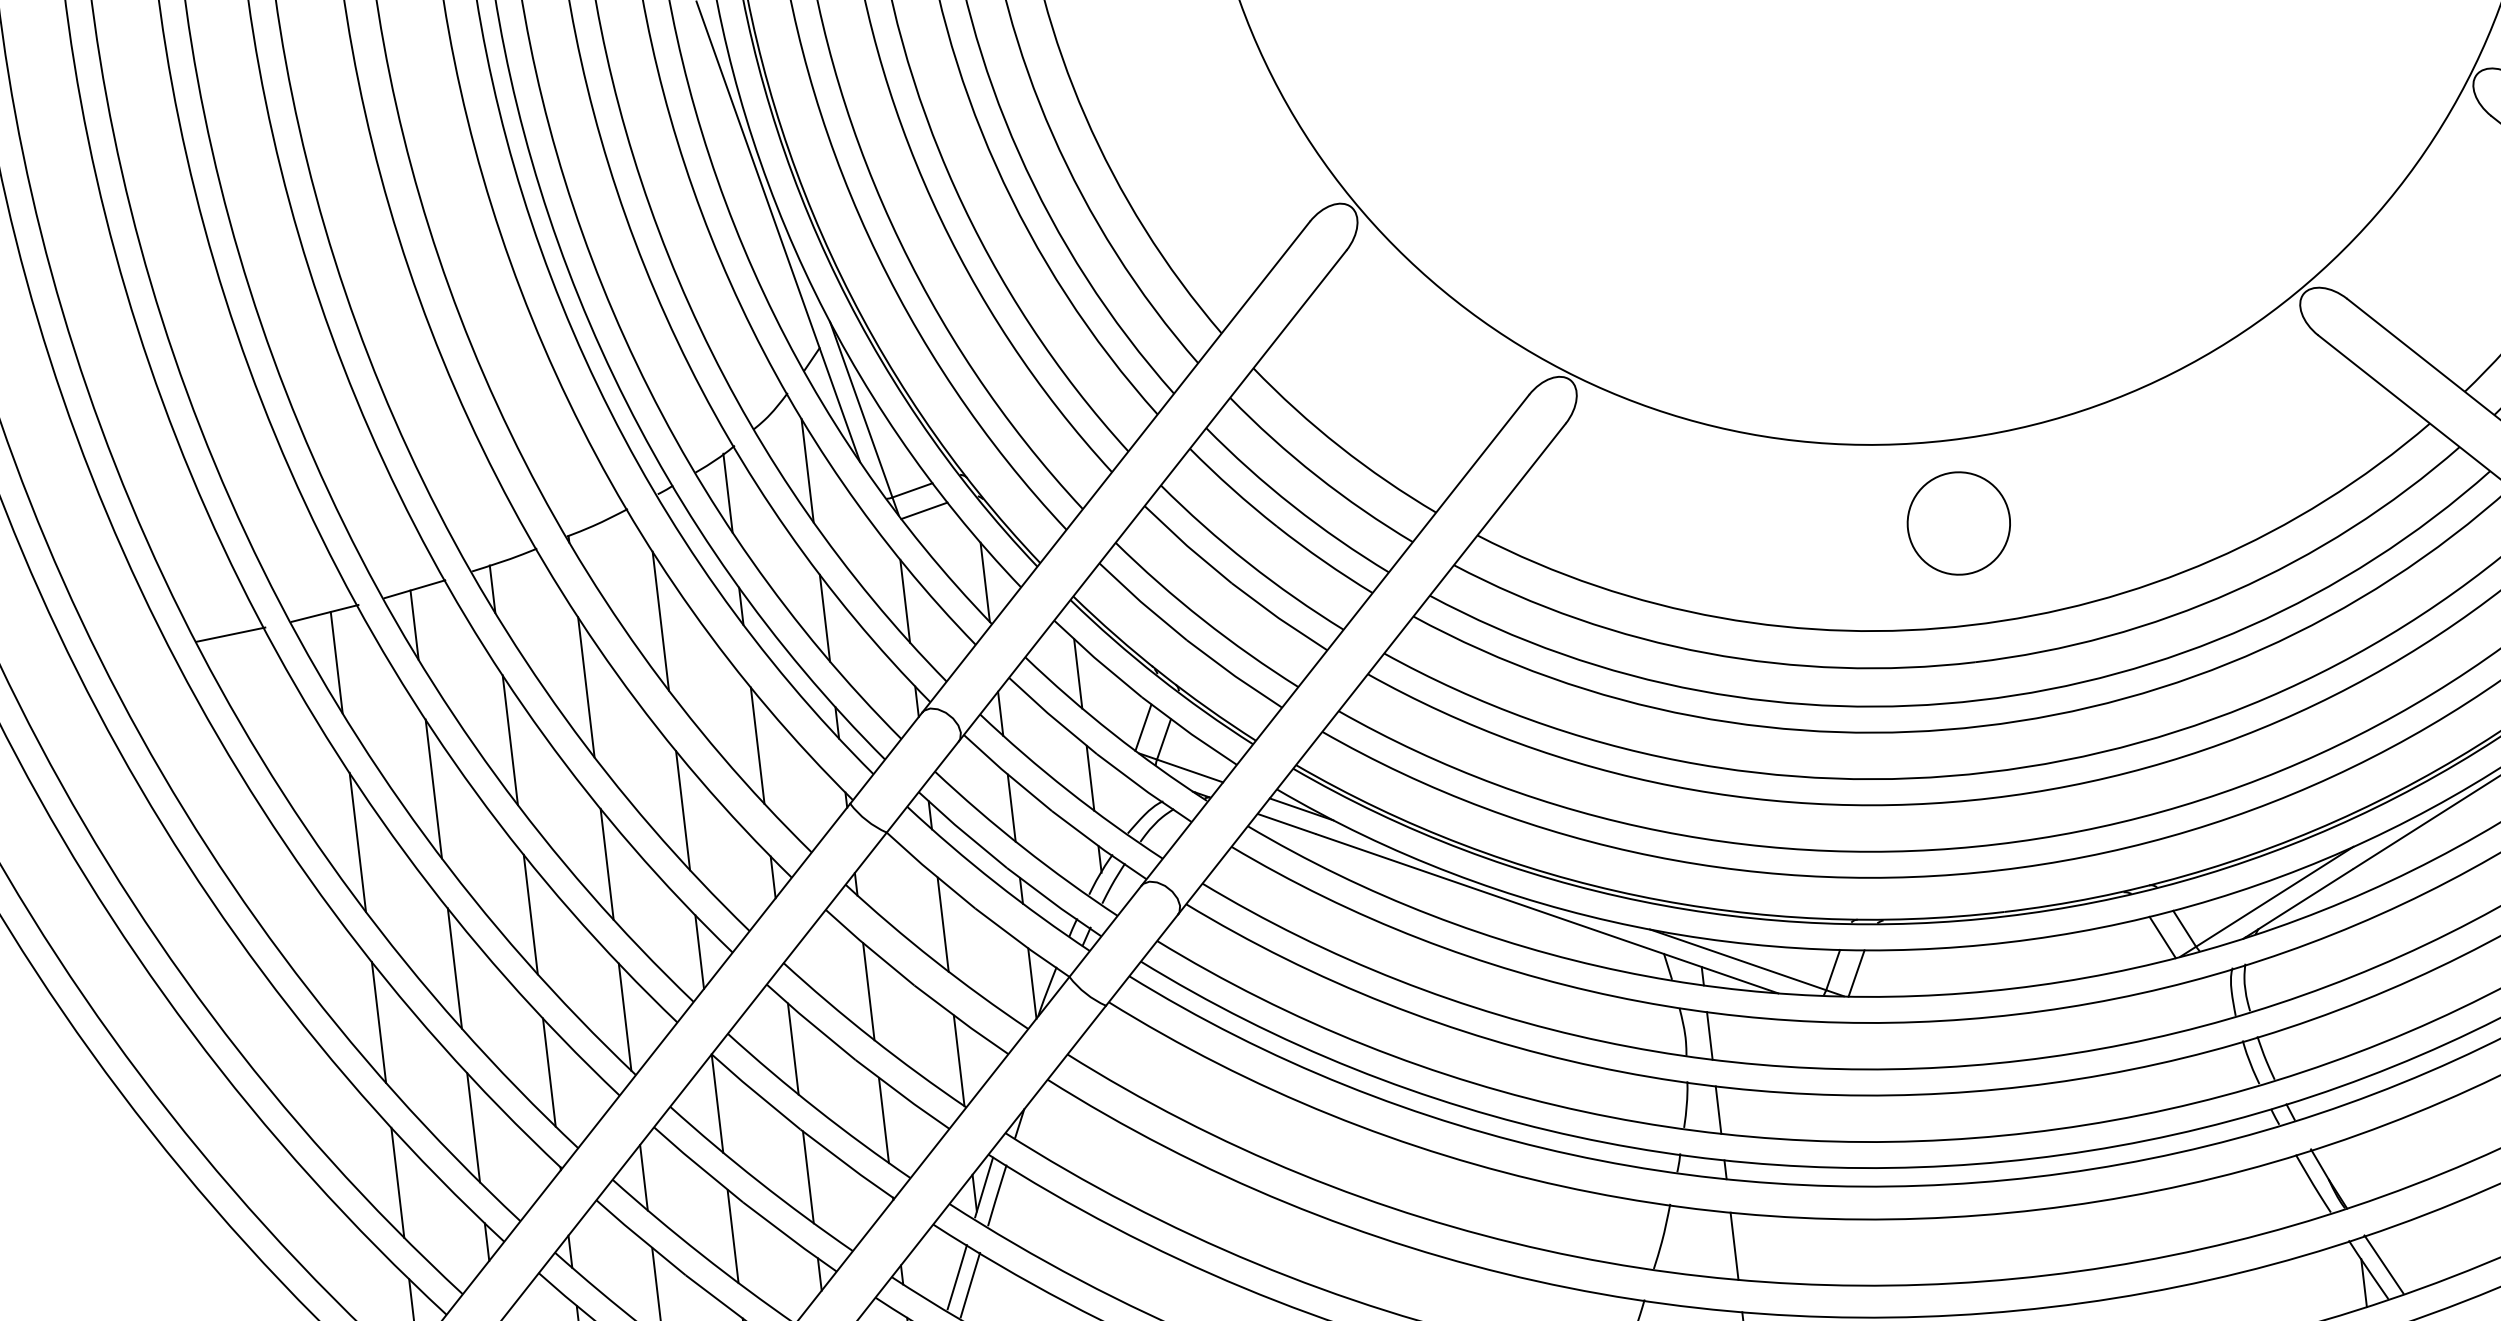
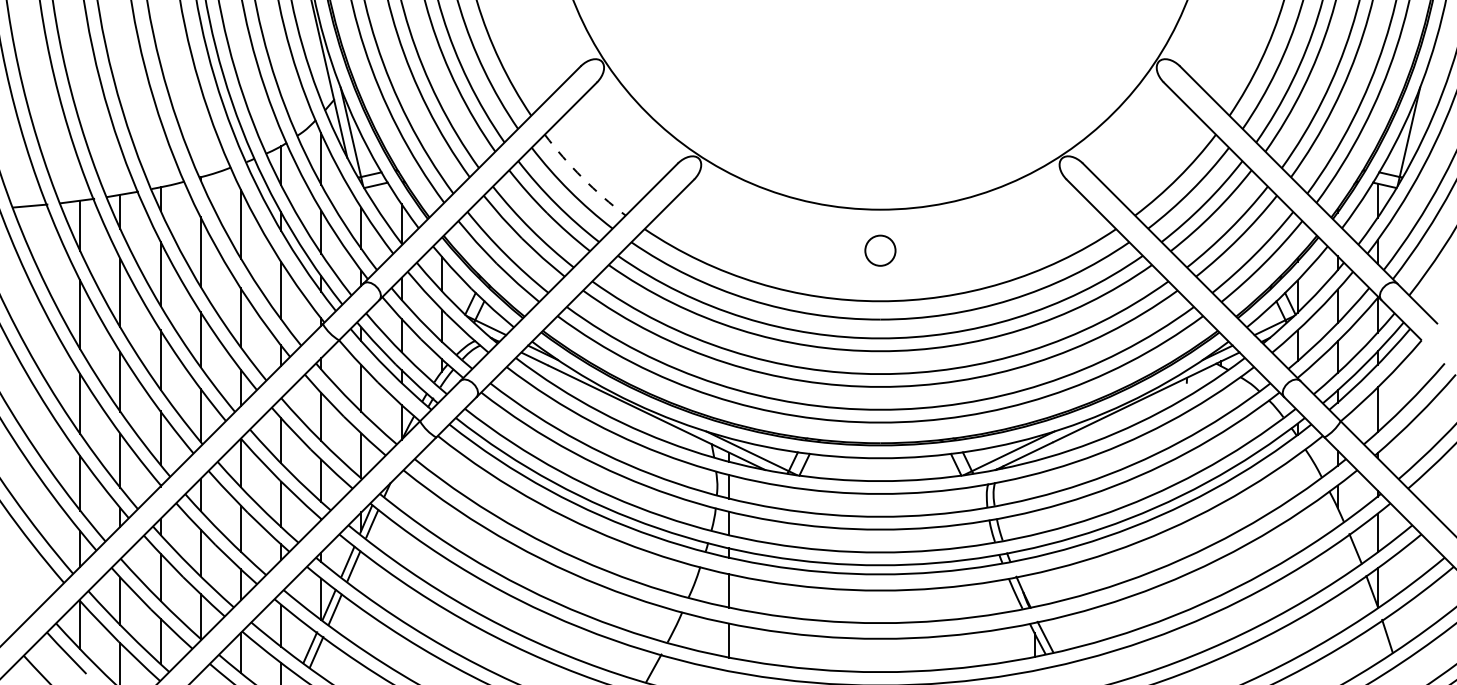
arc: (1339, 445) -> (582, 177), solid -> dashed
circle: (1958, 522) -> (880, 250), size x0.6

